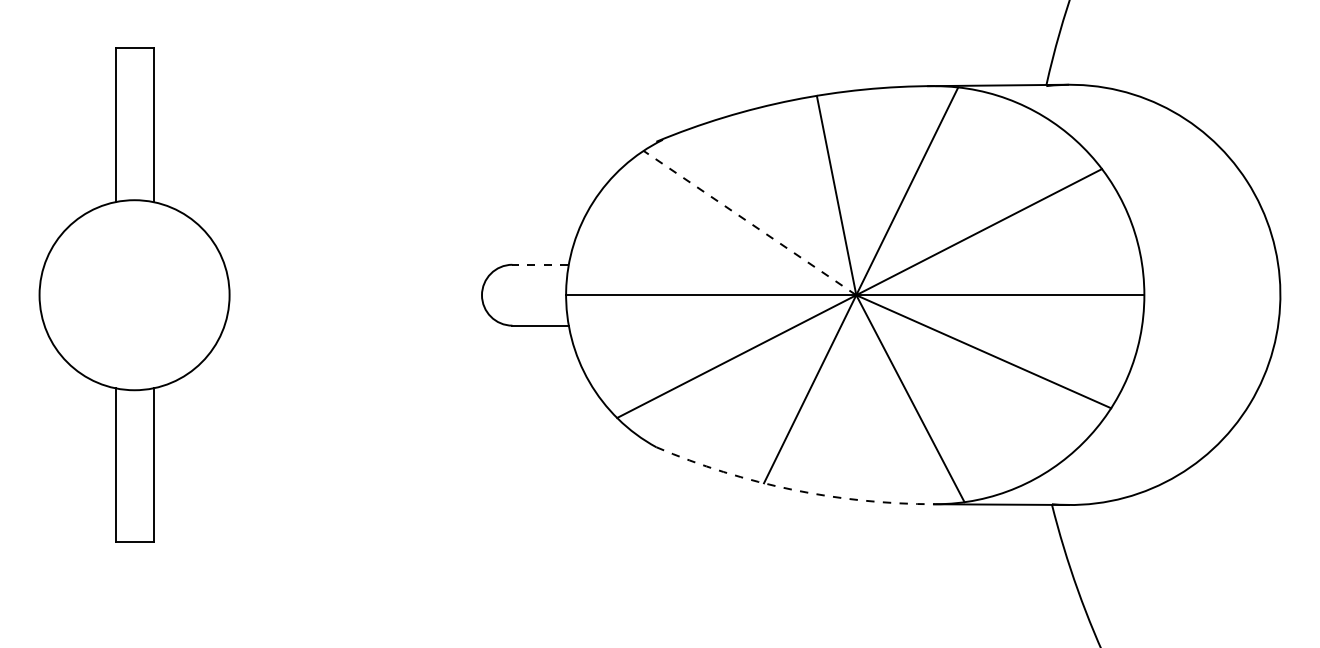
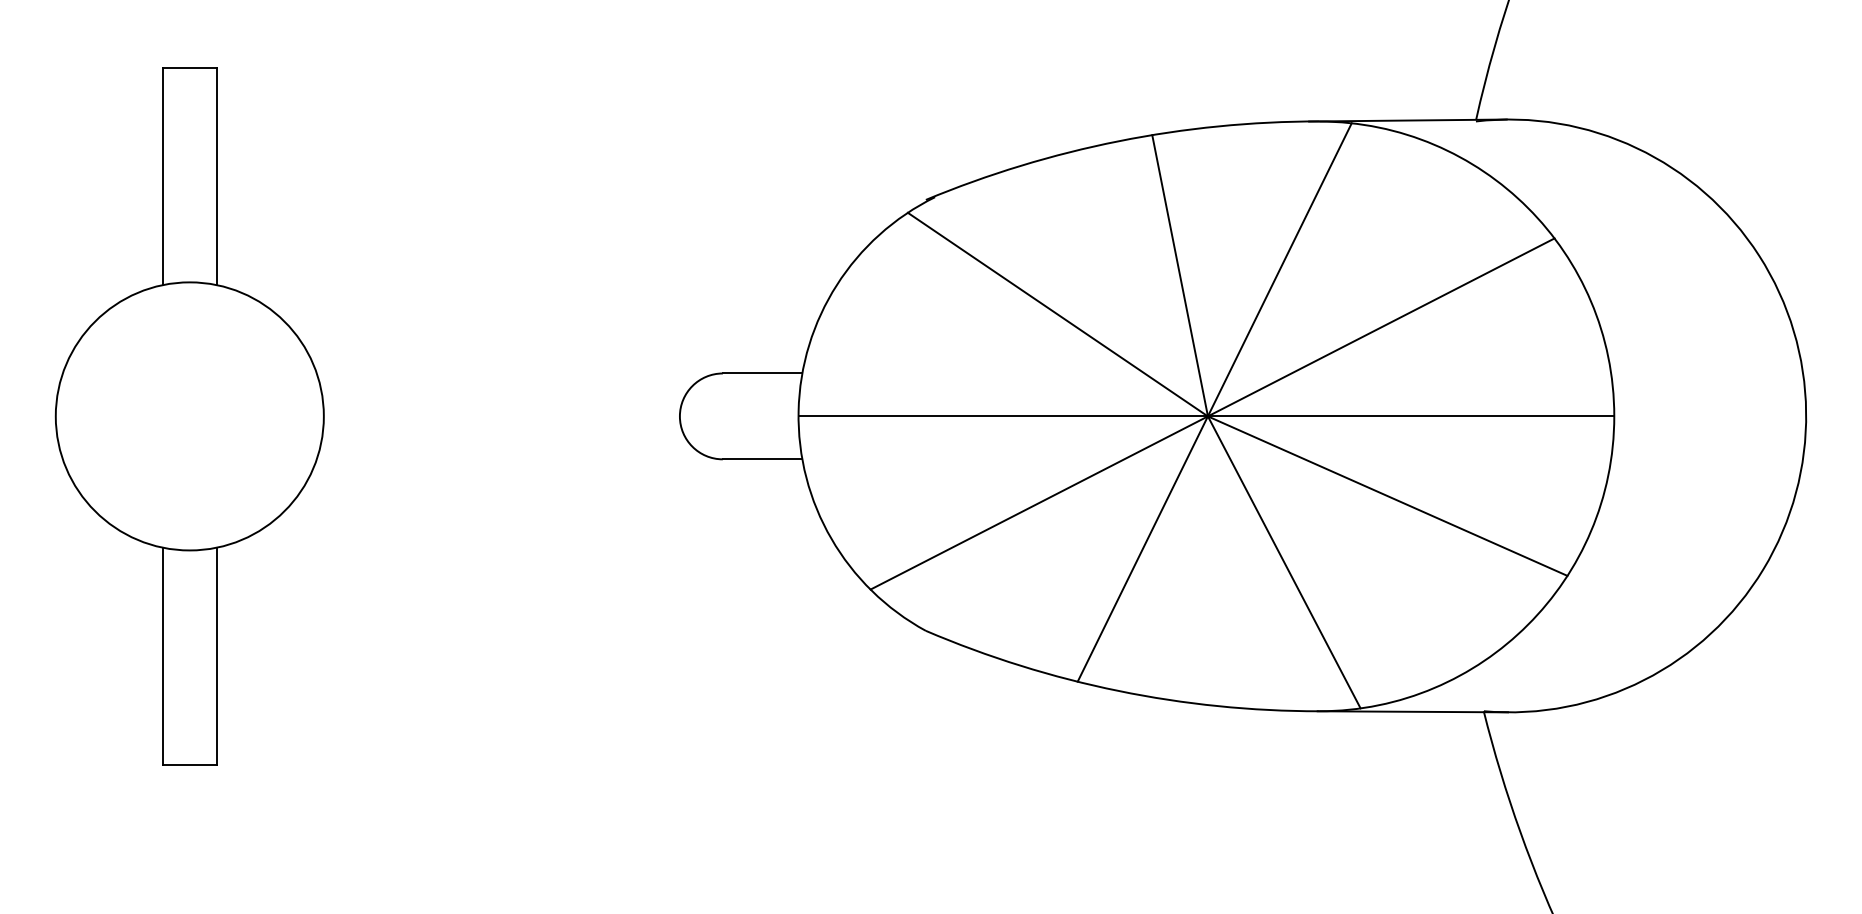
line: (749, 222) -> (1057, 314), dashed -> solid
line: (540, 264) -> (762, 373), dashed -> solid
arc: (792, 489) -> (1118, 690), dashed -> solid

